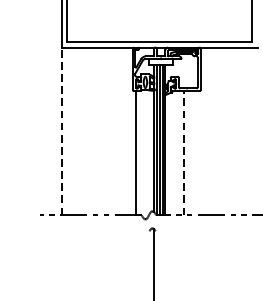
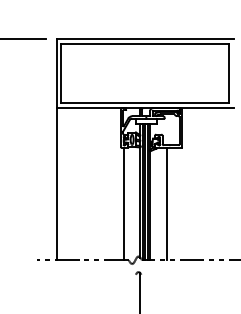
line: (61, 130) -> (56, 183), dashed -> solid
line: (183, 152) -> (166, 203), dashed -> solid

